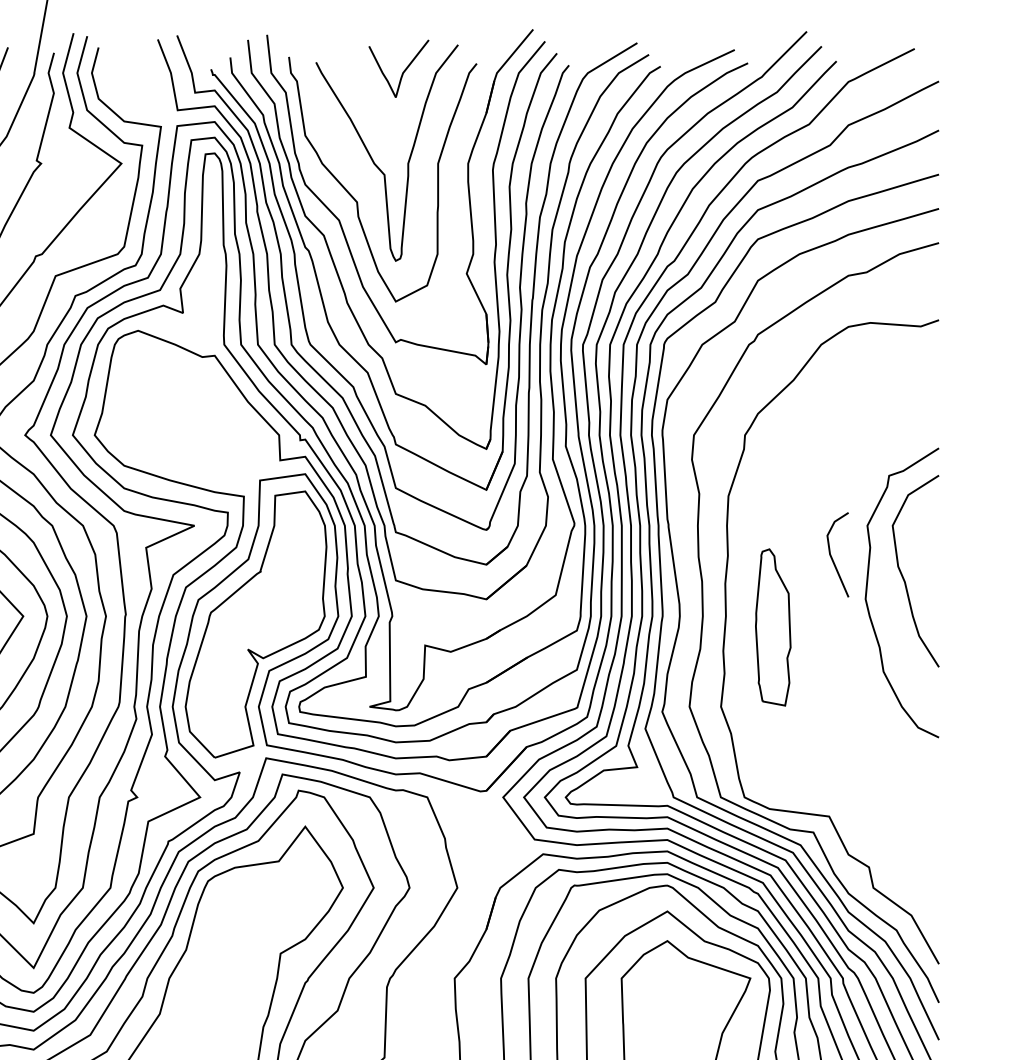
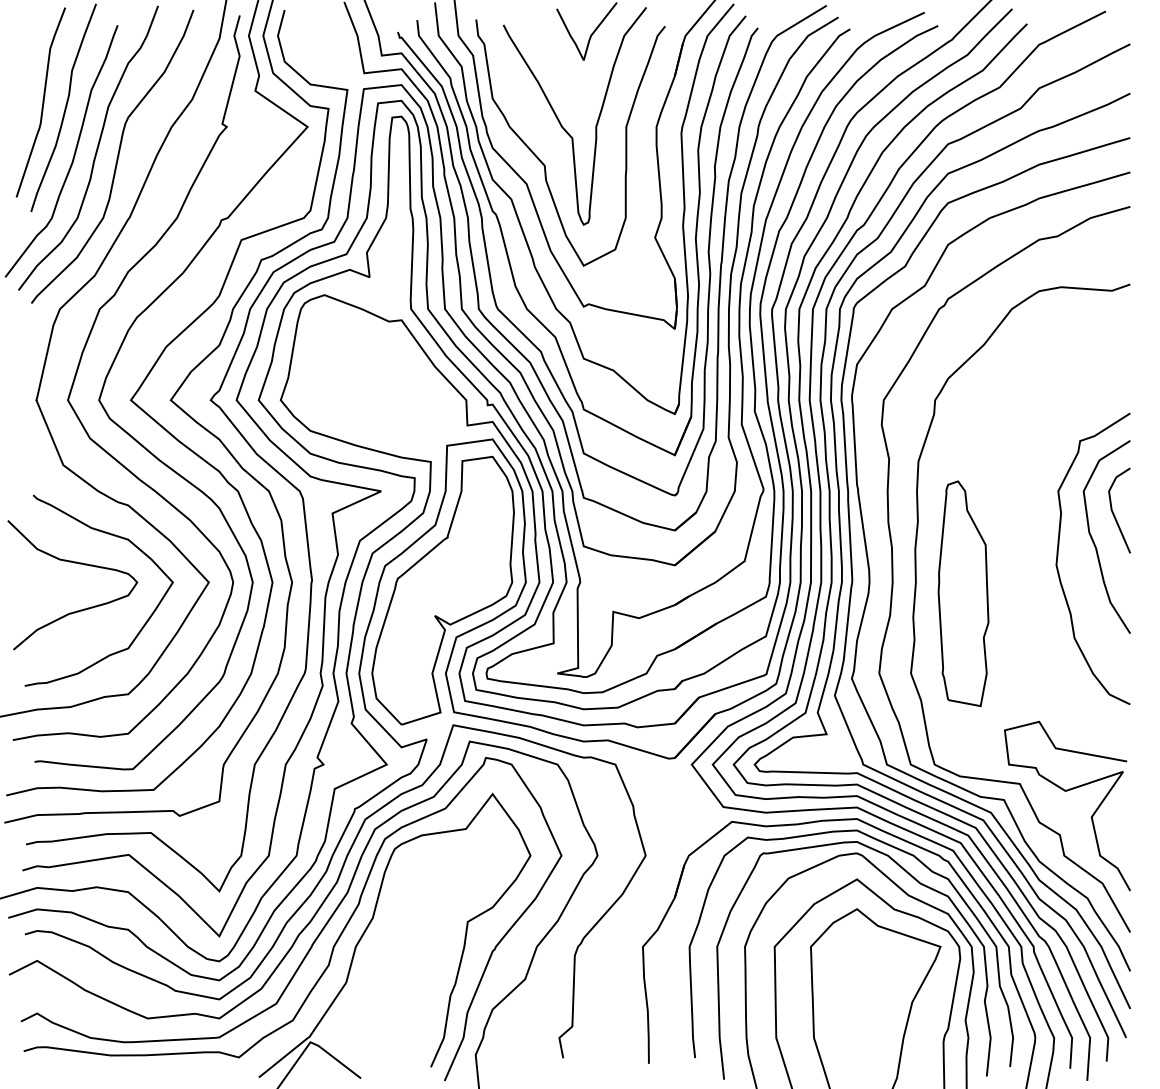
line: (832, 557) -> (1114, 513), moved
part: (773, 627) -> (963, 593), size x1.43
curve: (876, 824) -> (1067, 791), added

